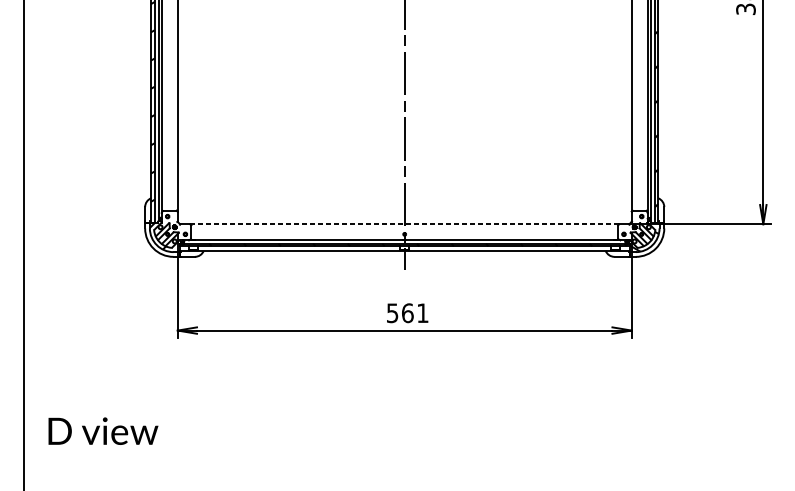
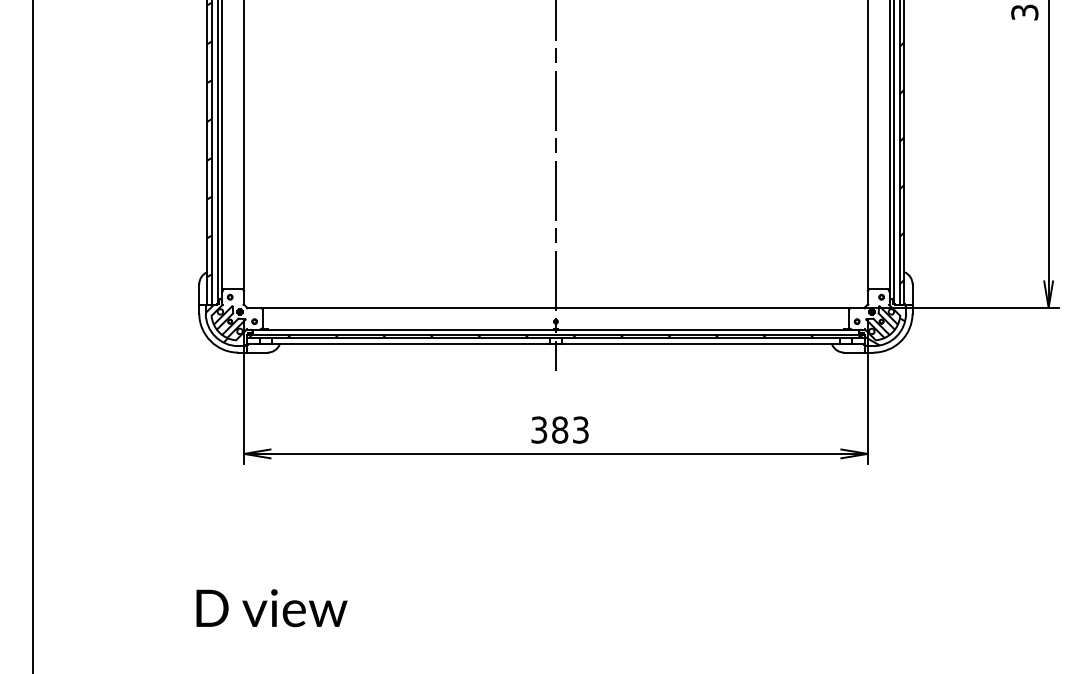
line: (404, 224) -> (555, 307), dashed -> solid
text: (408, 312) -> (560, 429), 561 -> 383
text: (103, 431) -> (271, 608), moved

